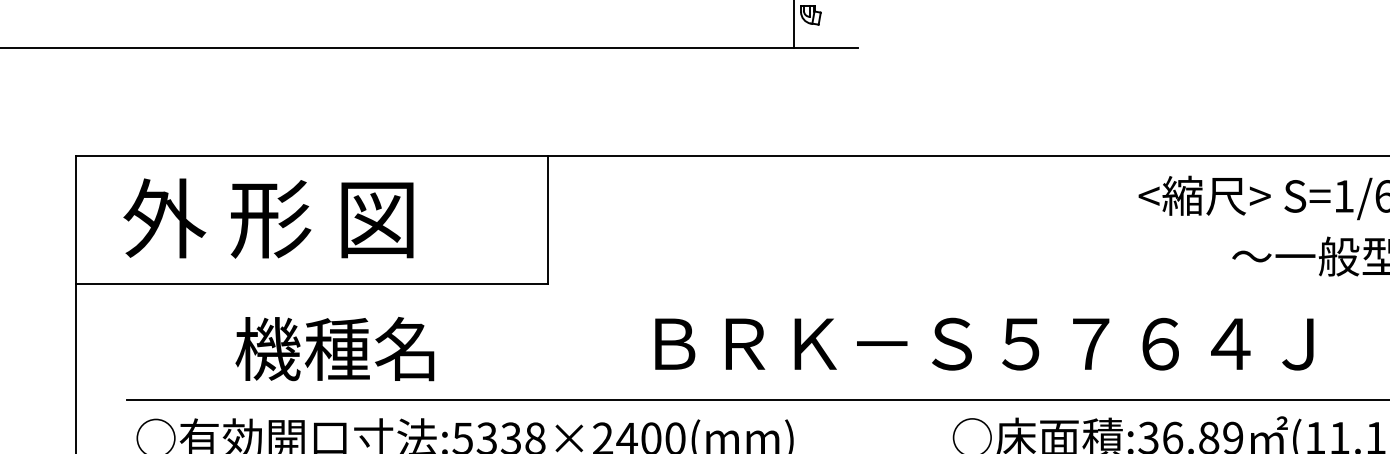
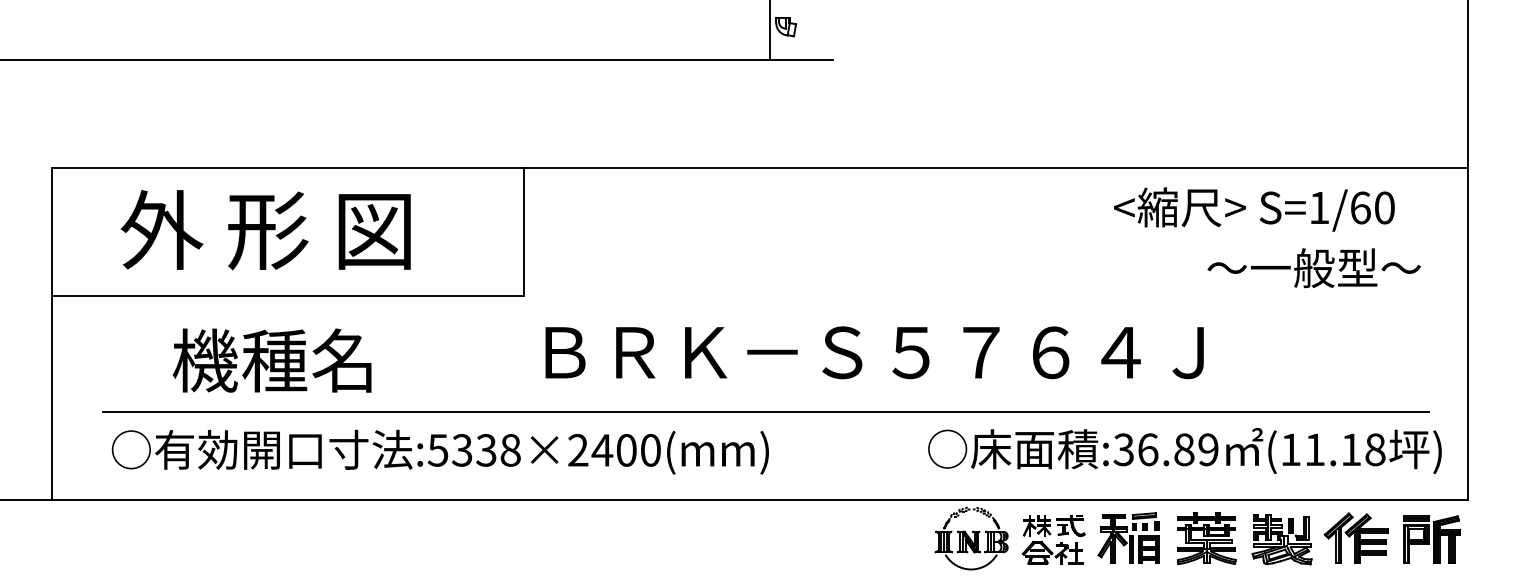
text: (268, 218) -> (265, 230), moved
text: (984, 343) -> (874, 352), moved
text: (334, 348) -> (271, 360), moved

